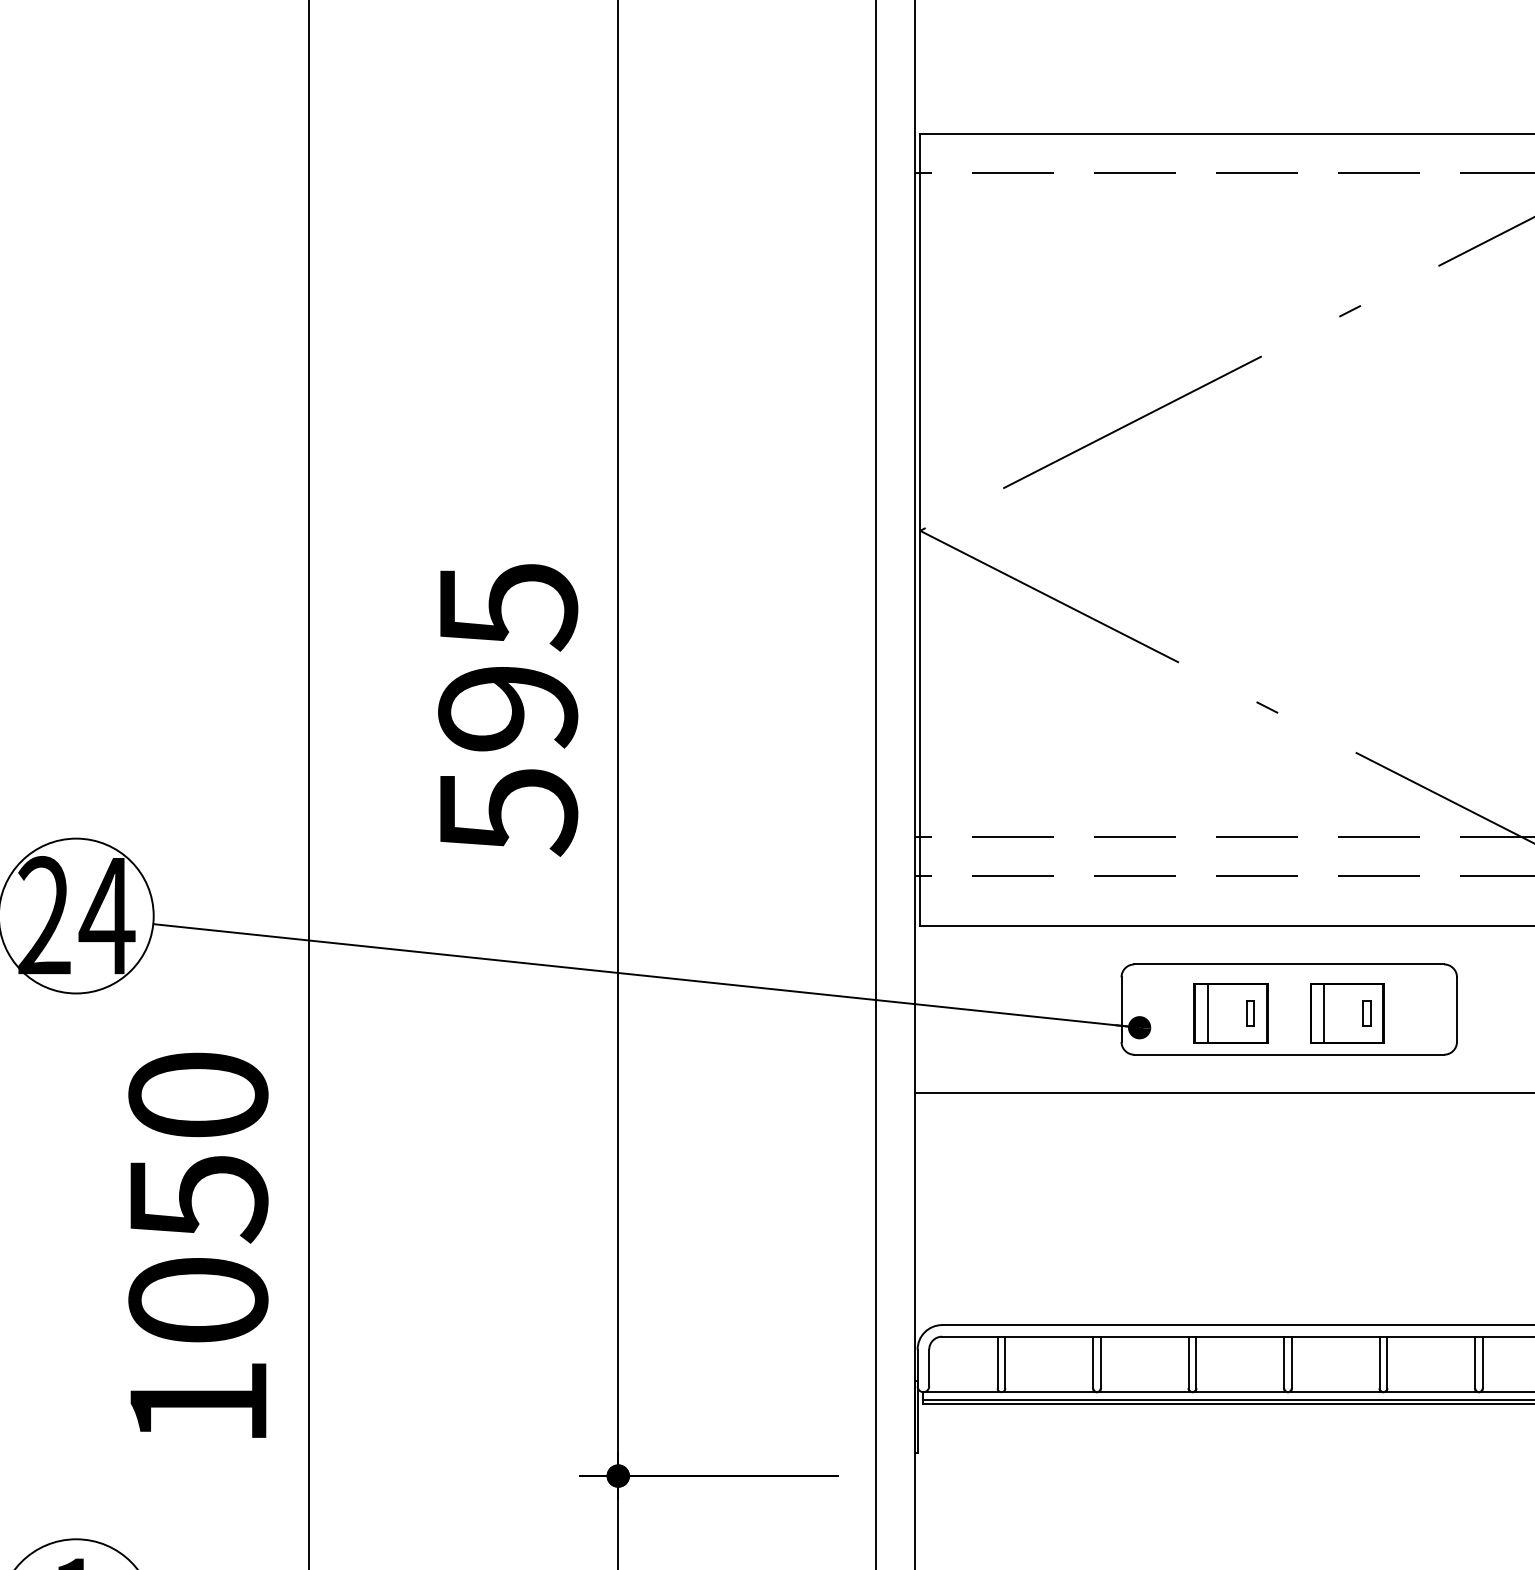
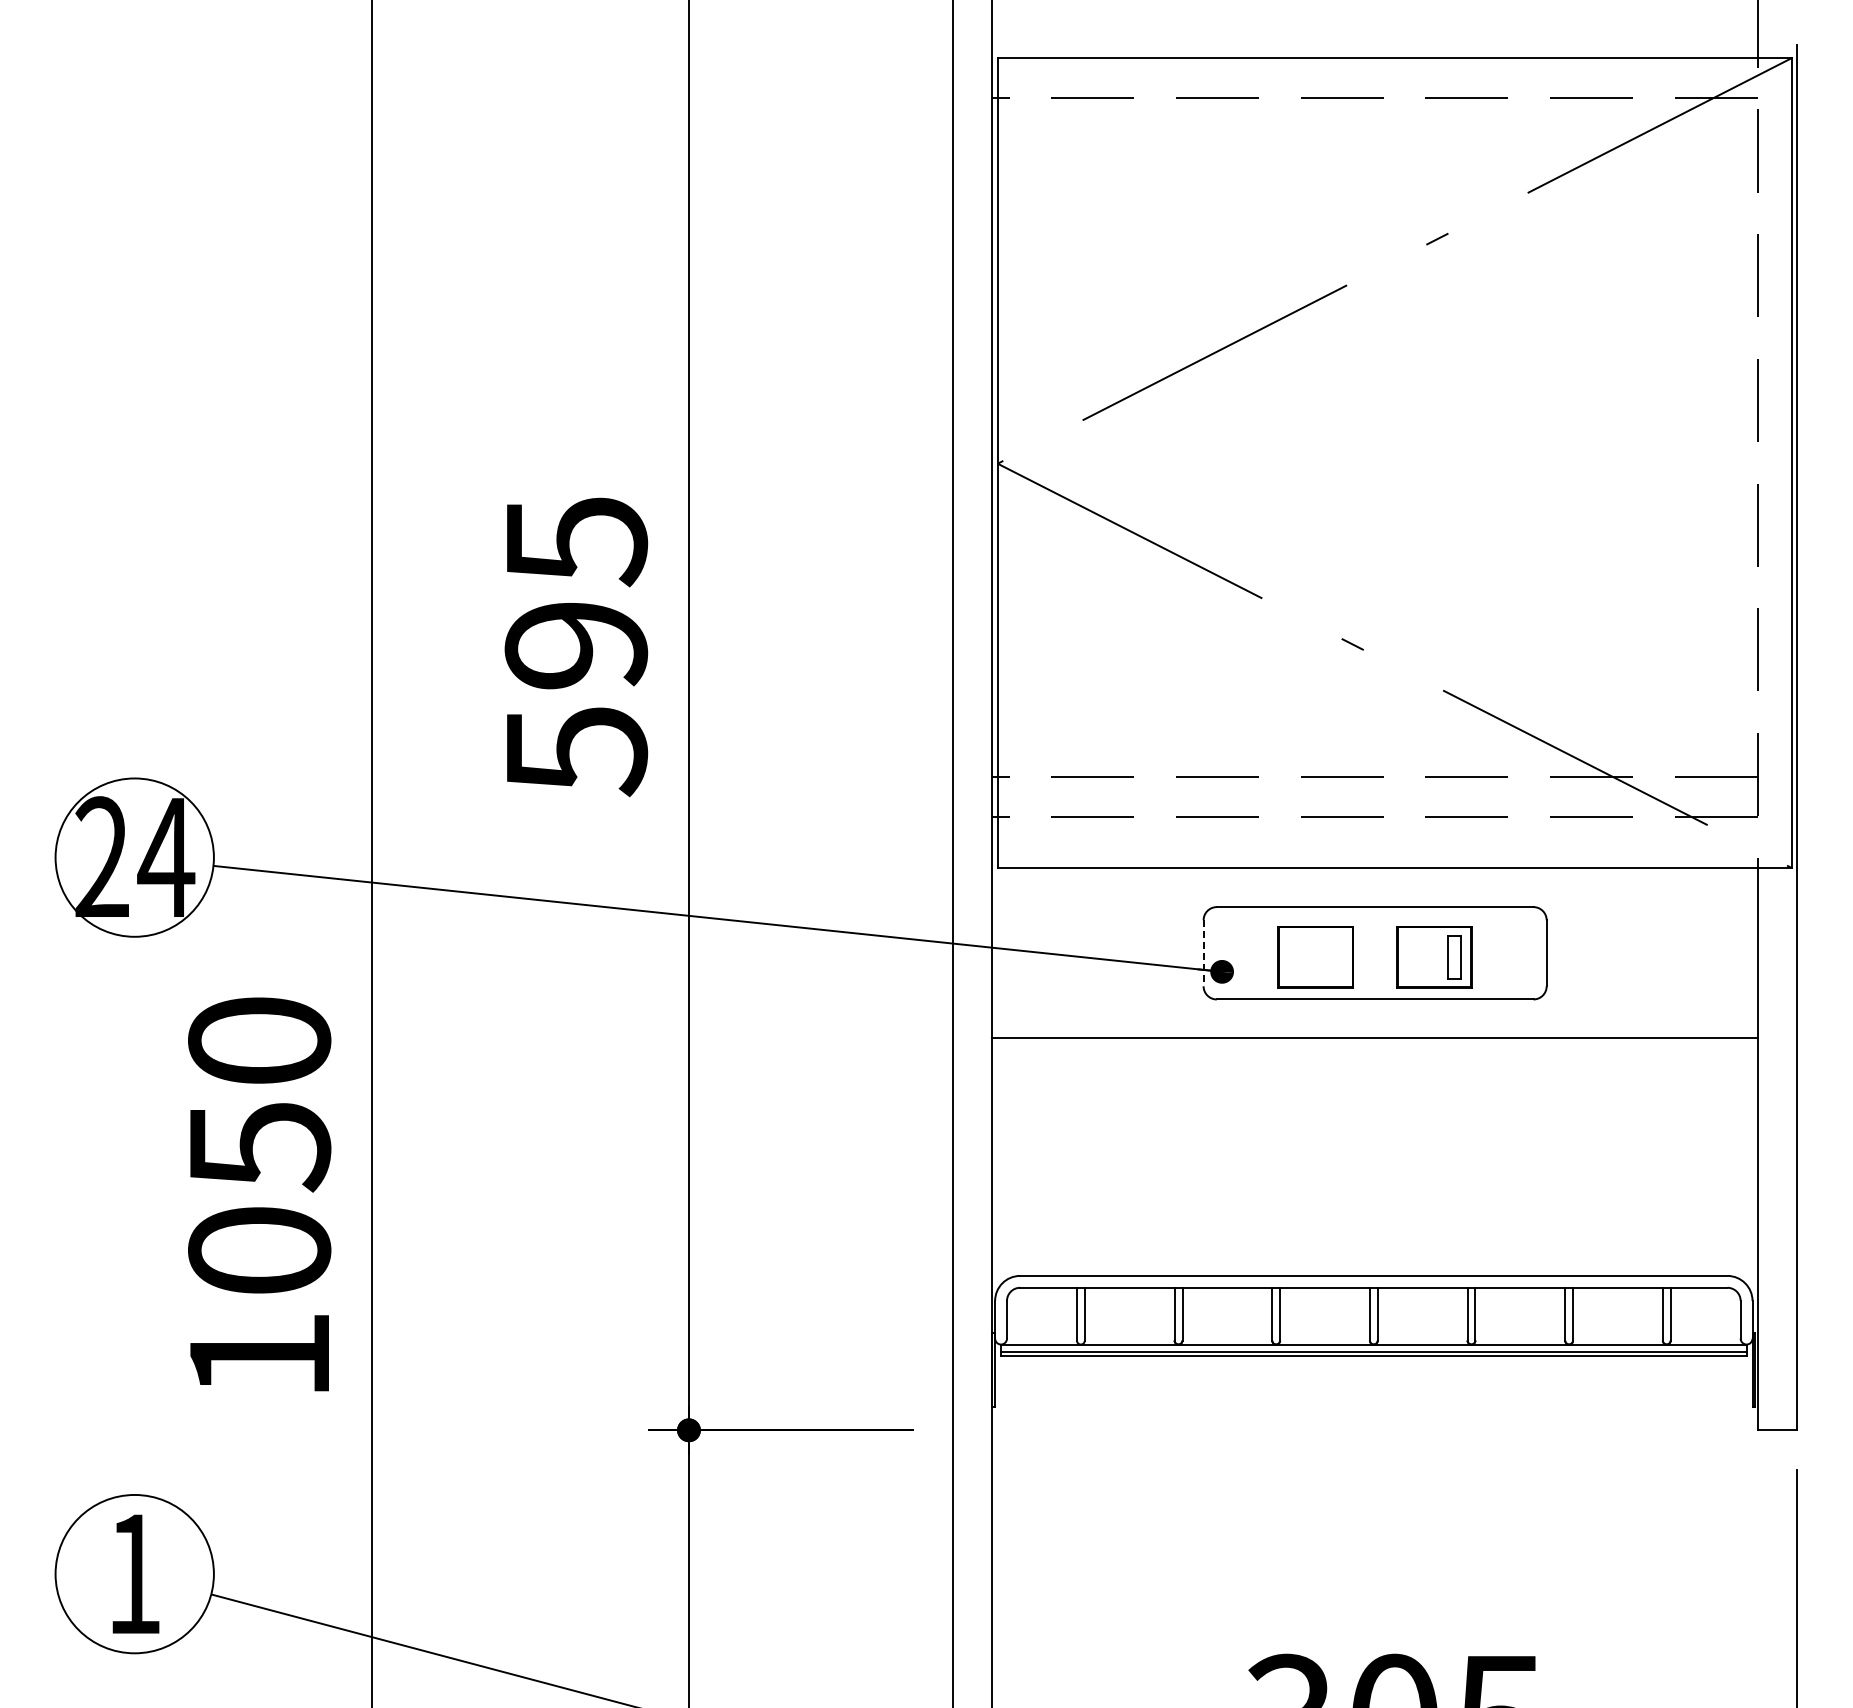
line: (1121, 1009) -> (1203, 953), solid -> dashed
part: (1250, 1012) -> (1335, 956), removed
part: (1365, 1012) -> (1453, 956), size x1.6
line: (1208, 1013) -> (1292, 957), removed
line: (1323, 1013) -> (1410, 957), removed

